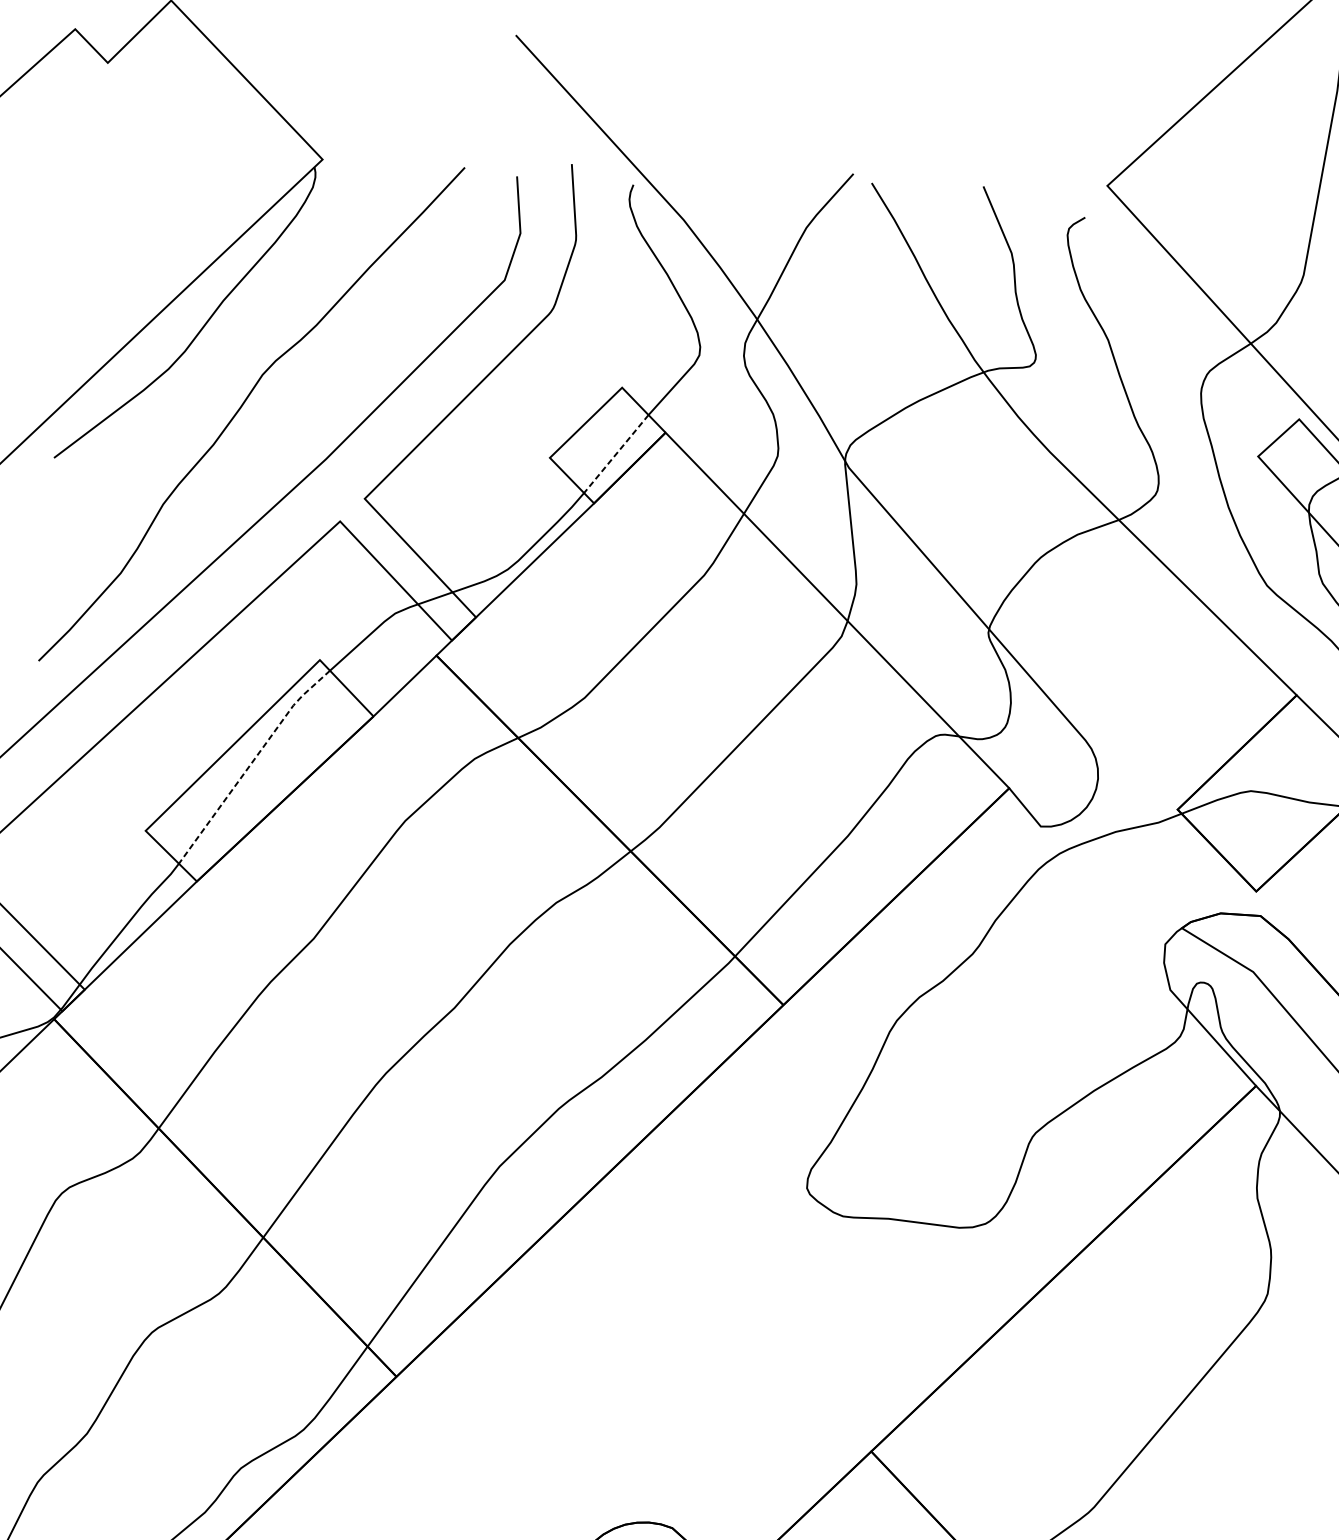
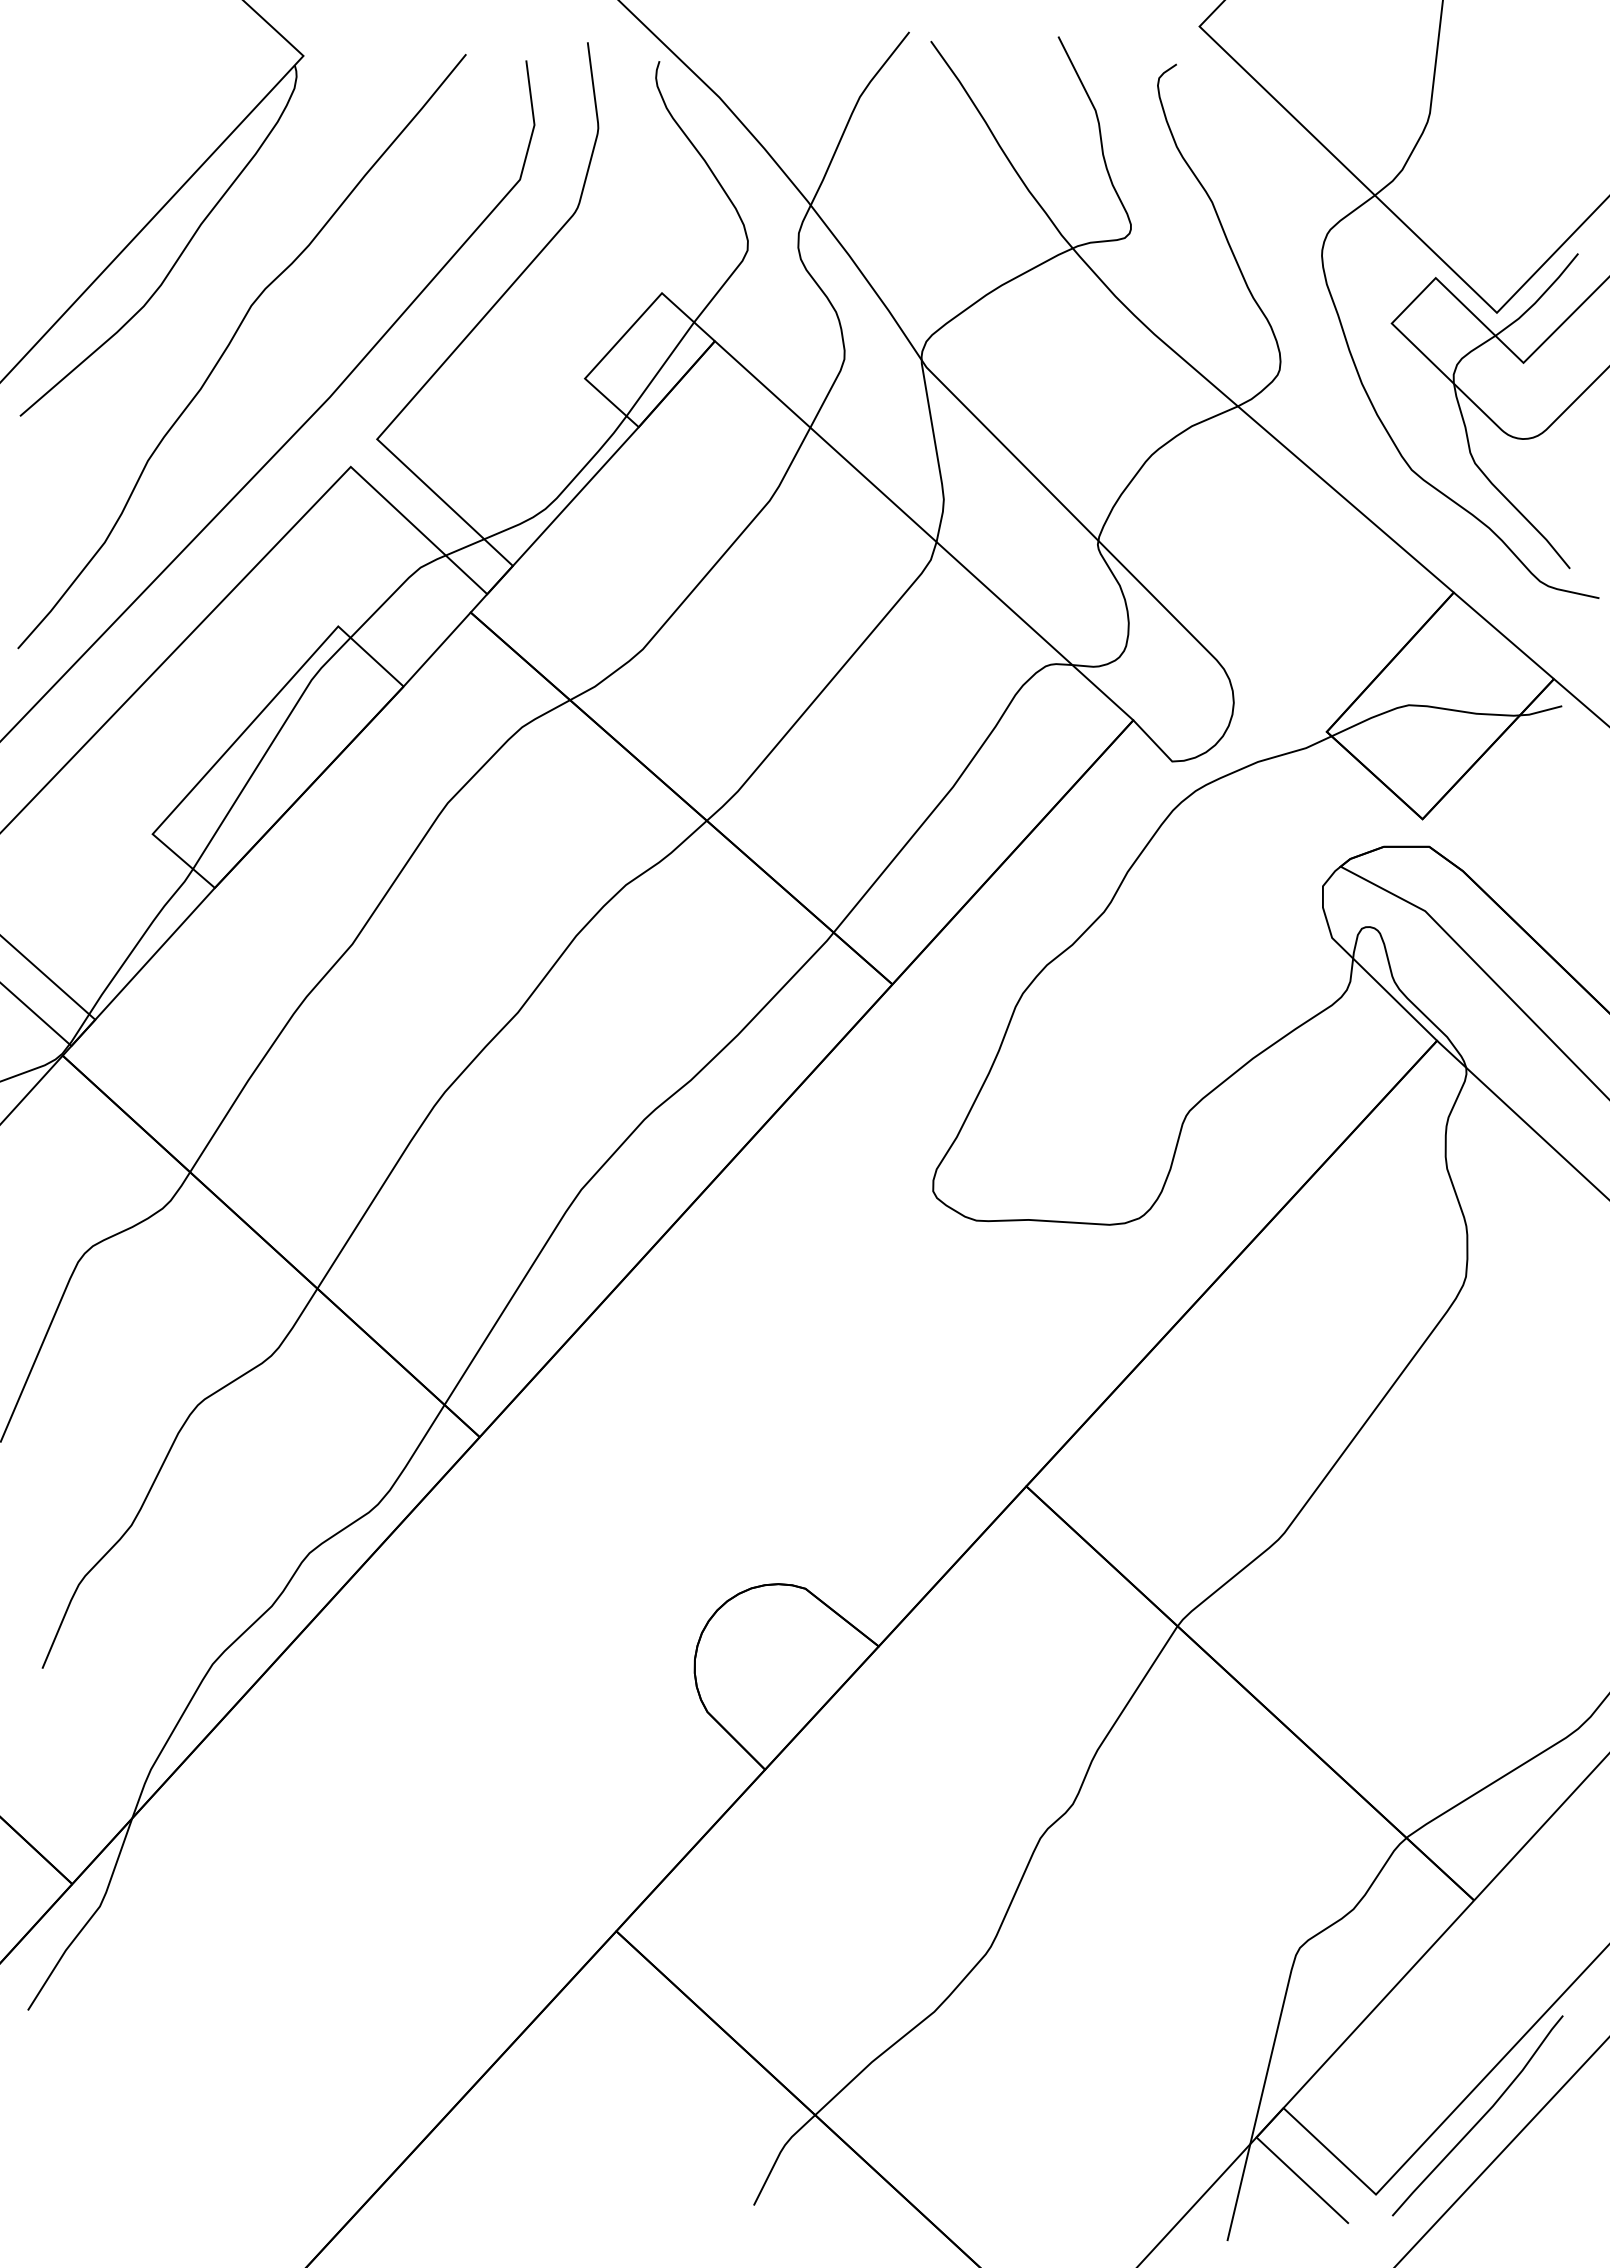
line: (616, 454) -> (660, 369), dashed -> solid
line: (251, 763) -> (268, 749), dashed -> solid

